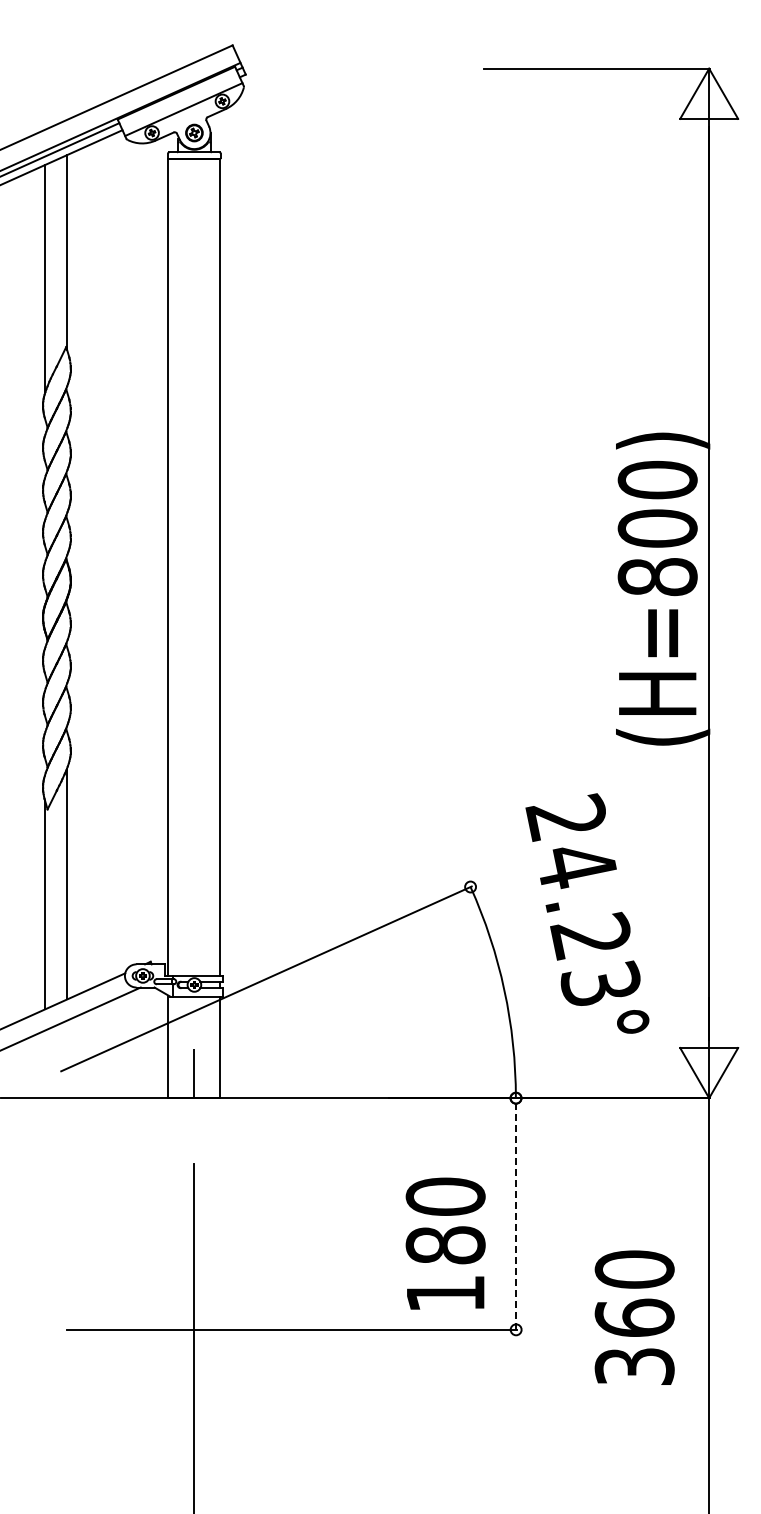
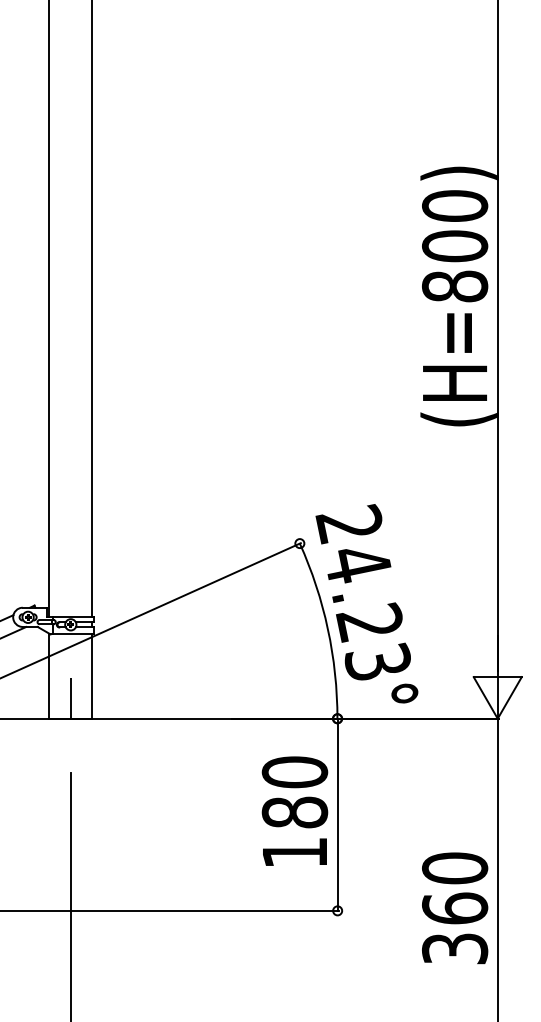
text: (587, 913) -> (366, 603), moved
line: (516, 1214) -> (337, 815), dashed -> solid
text: (445, 1243) -> (294, 811), moved
text: (634, 1317) -> (454, 908), moved

